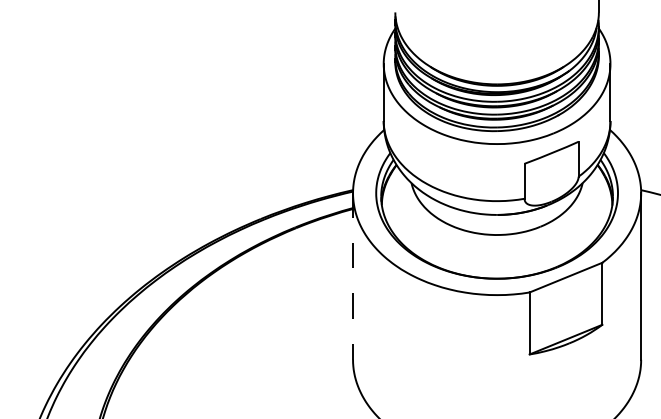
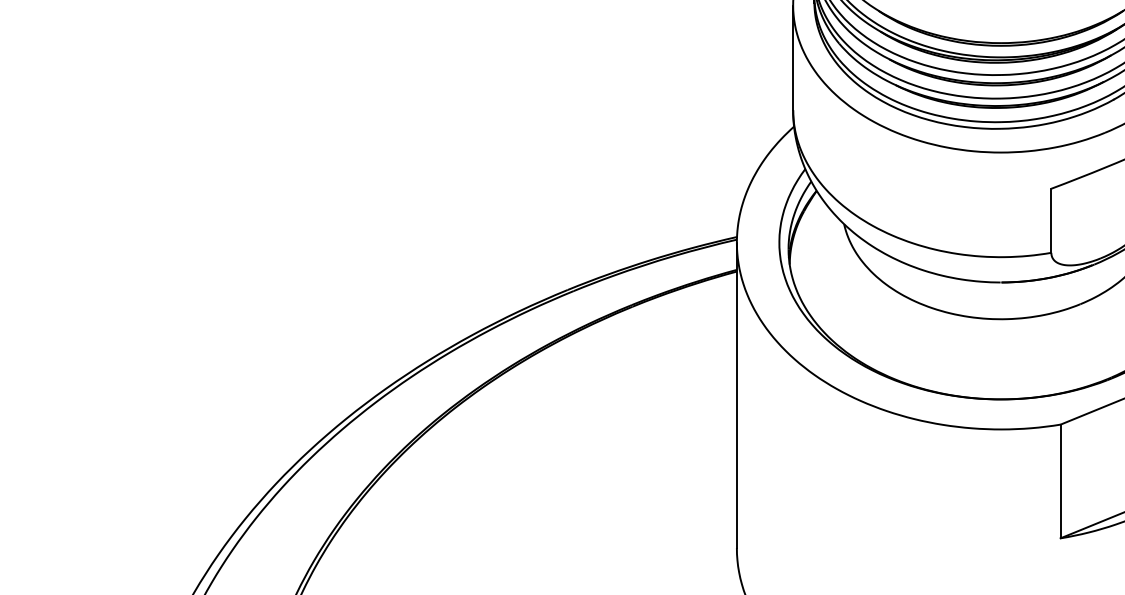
line: (353, 277) -> (737, 397), dashed -> solid

